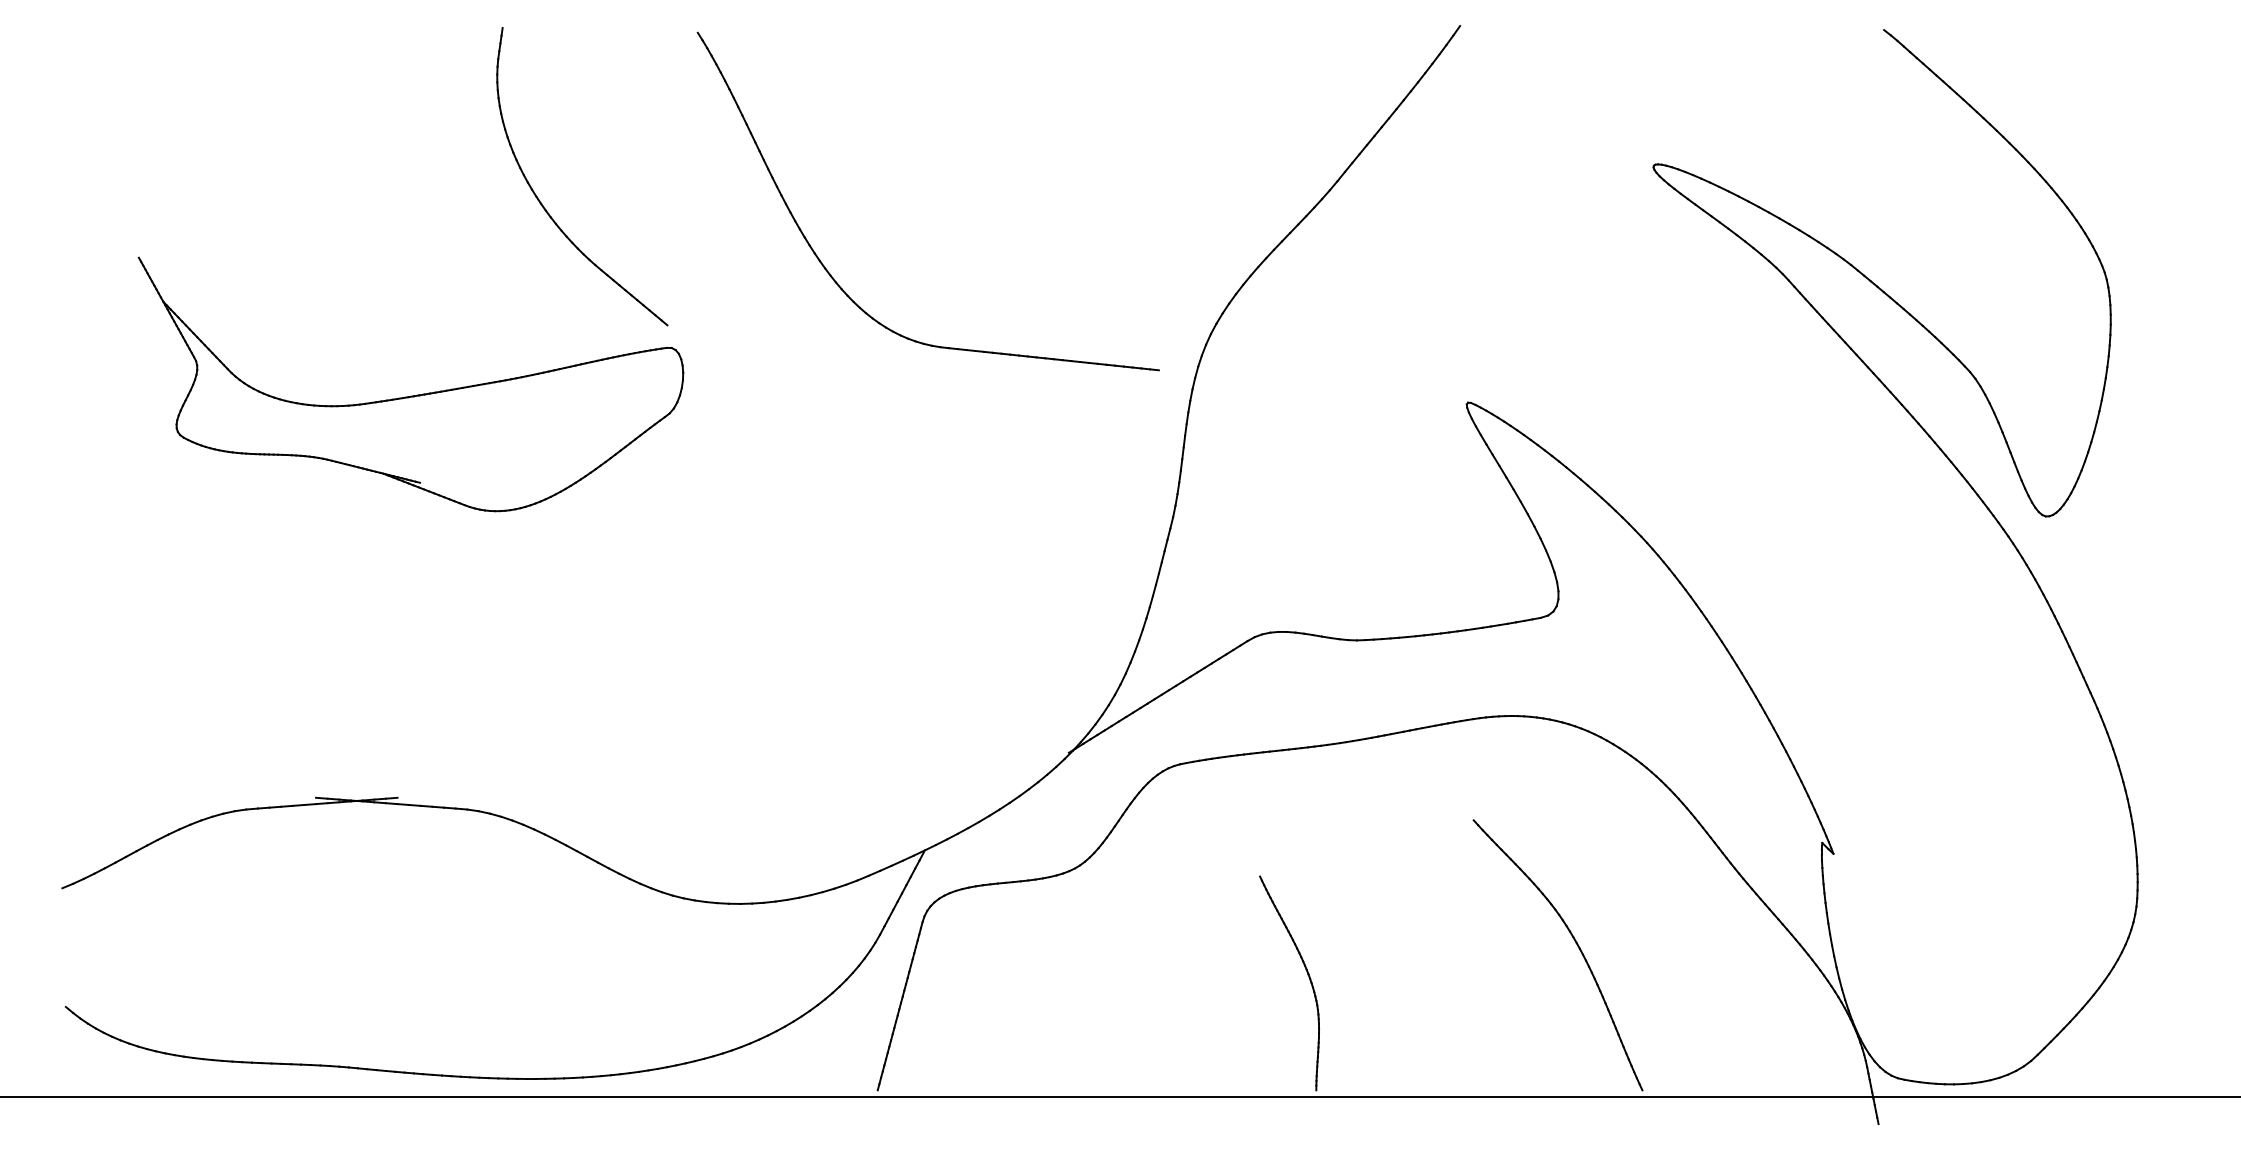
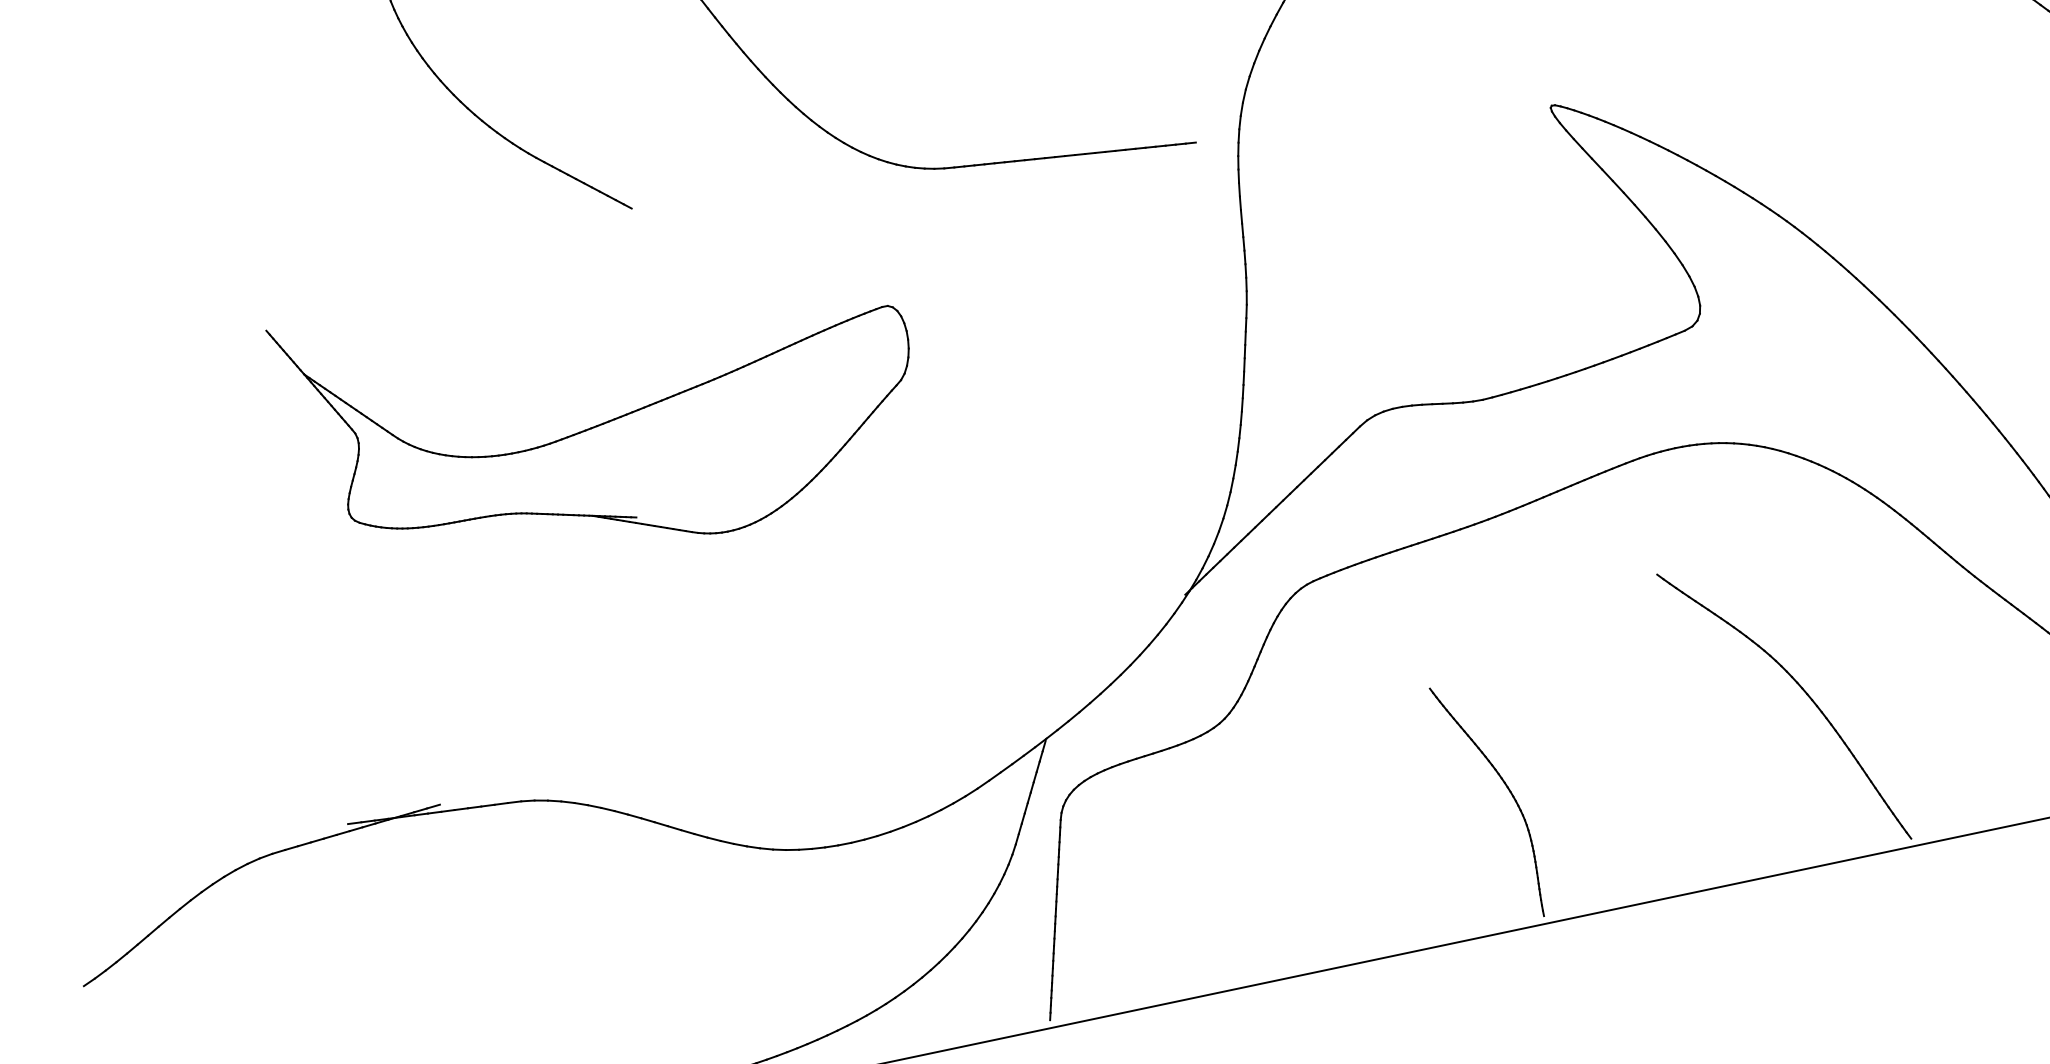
part: (411, 395) -> (606, 421), moved

